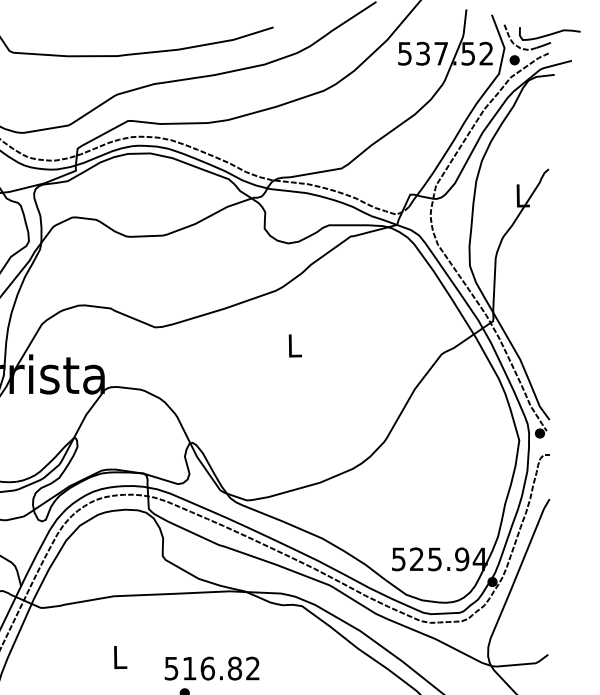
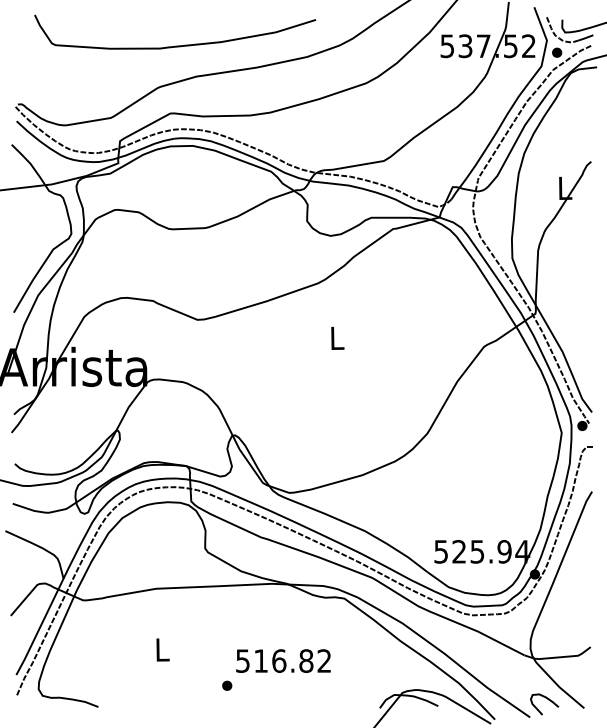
text: (212, 668) -> (283, 660), moved

